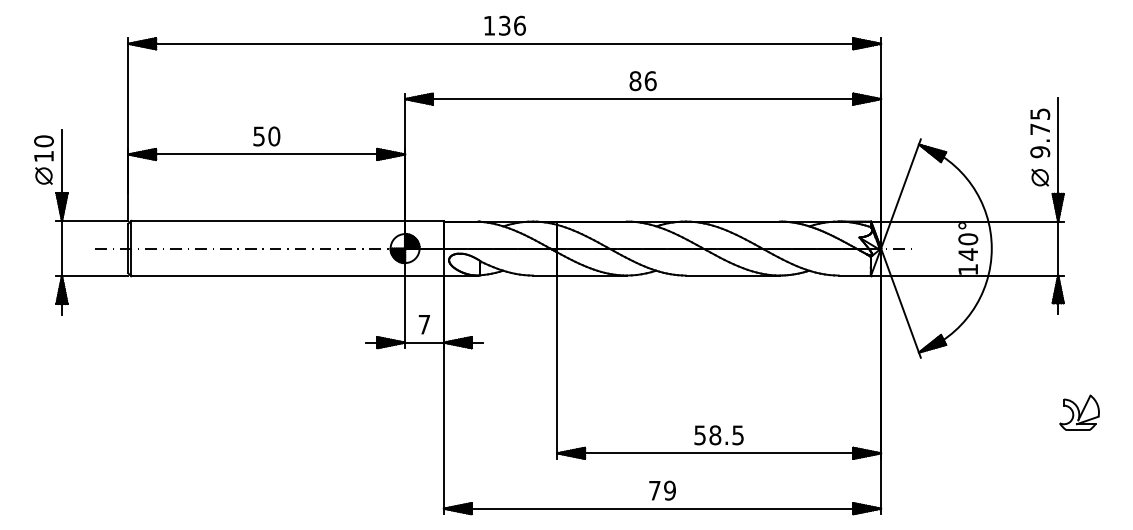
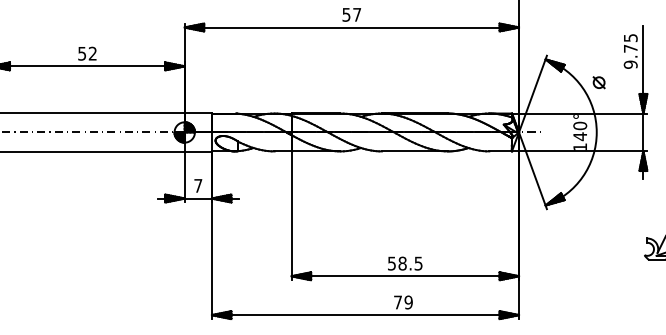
text: (642, 81) -> (351, 15), 86 -> 57
text: (274, 136) -> (93, 53), 50 -> 52
part: (1039, 177) -> (598, 82), moved
text: (662, 490) -> (403, 302), moved

